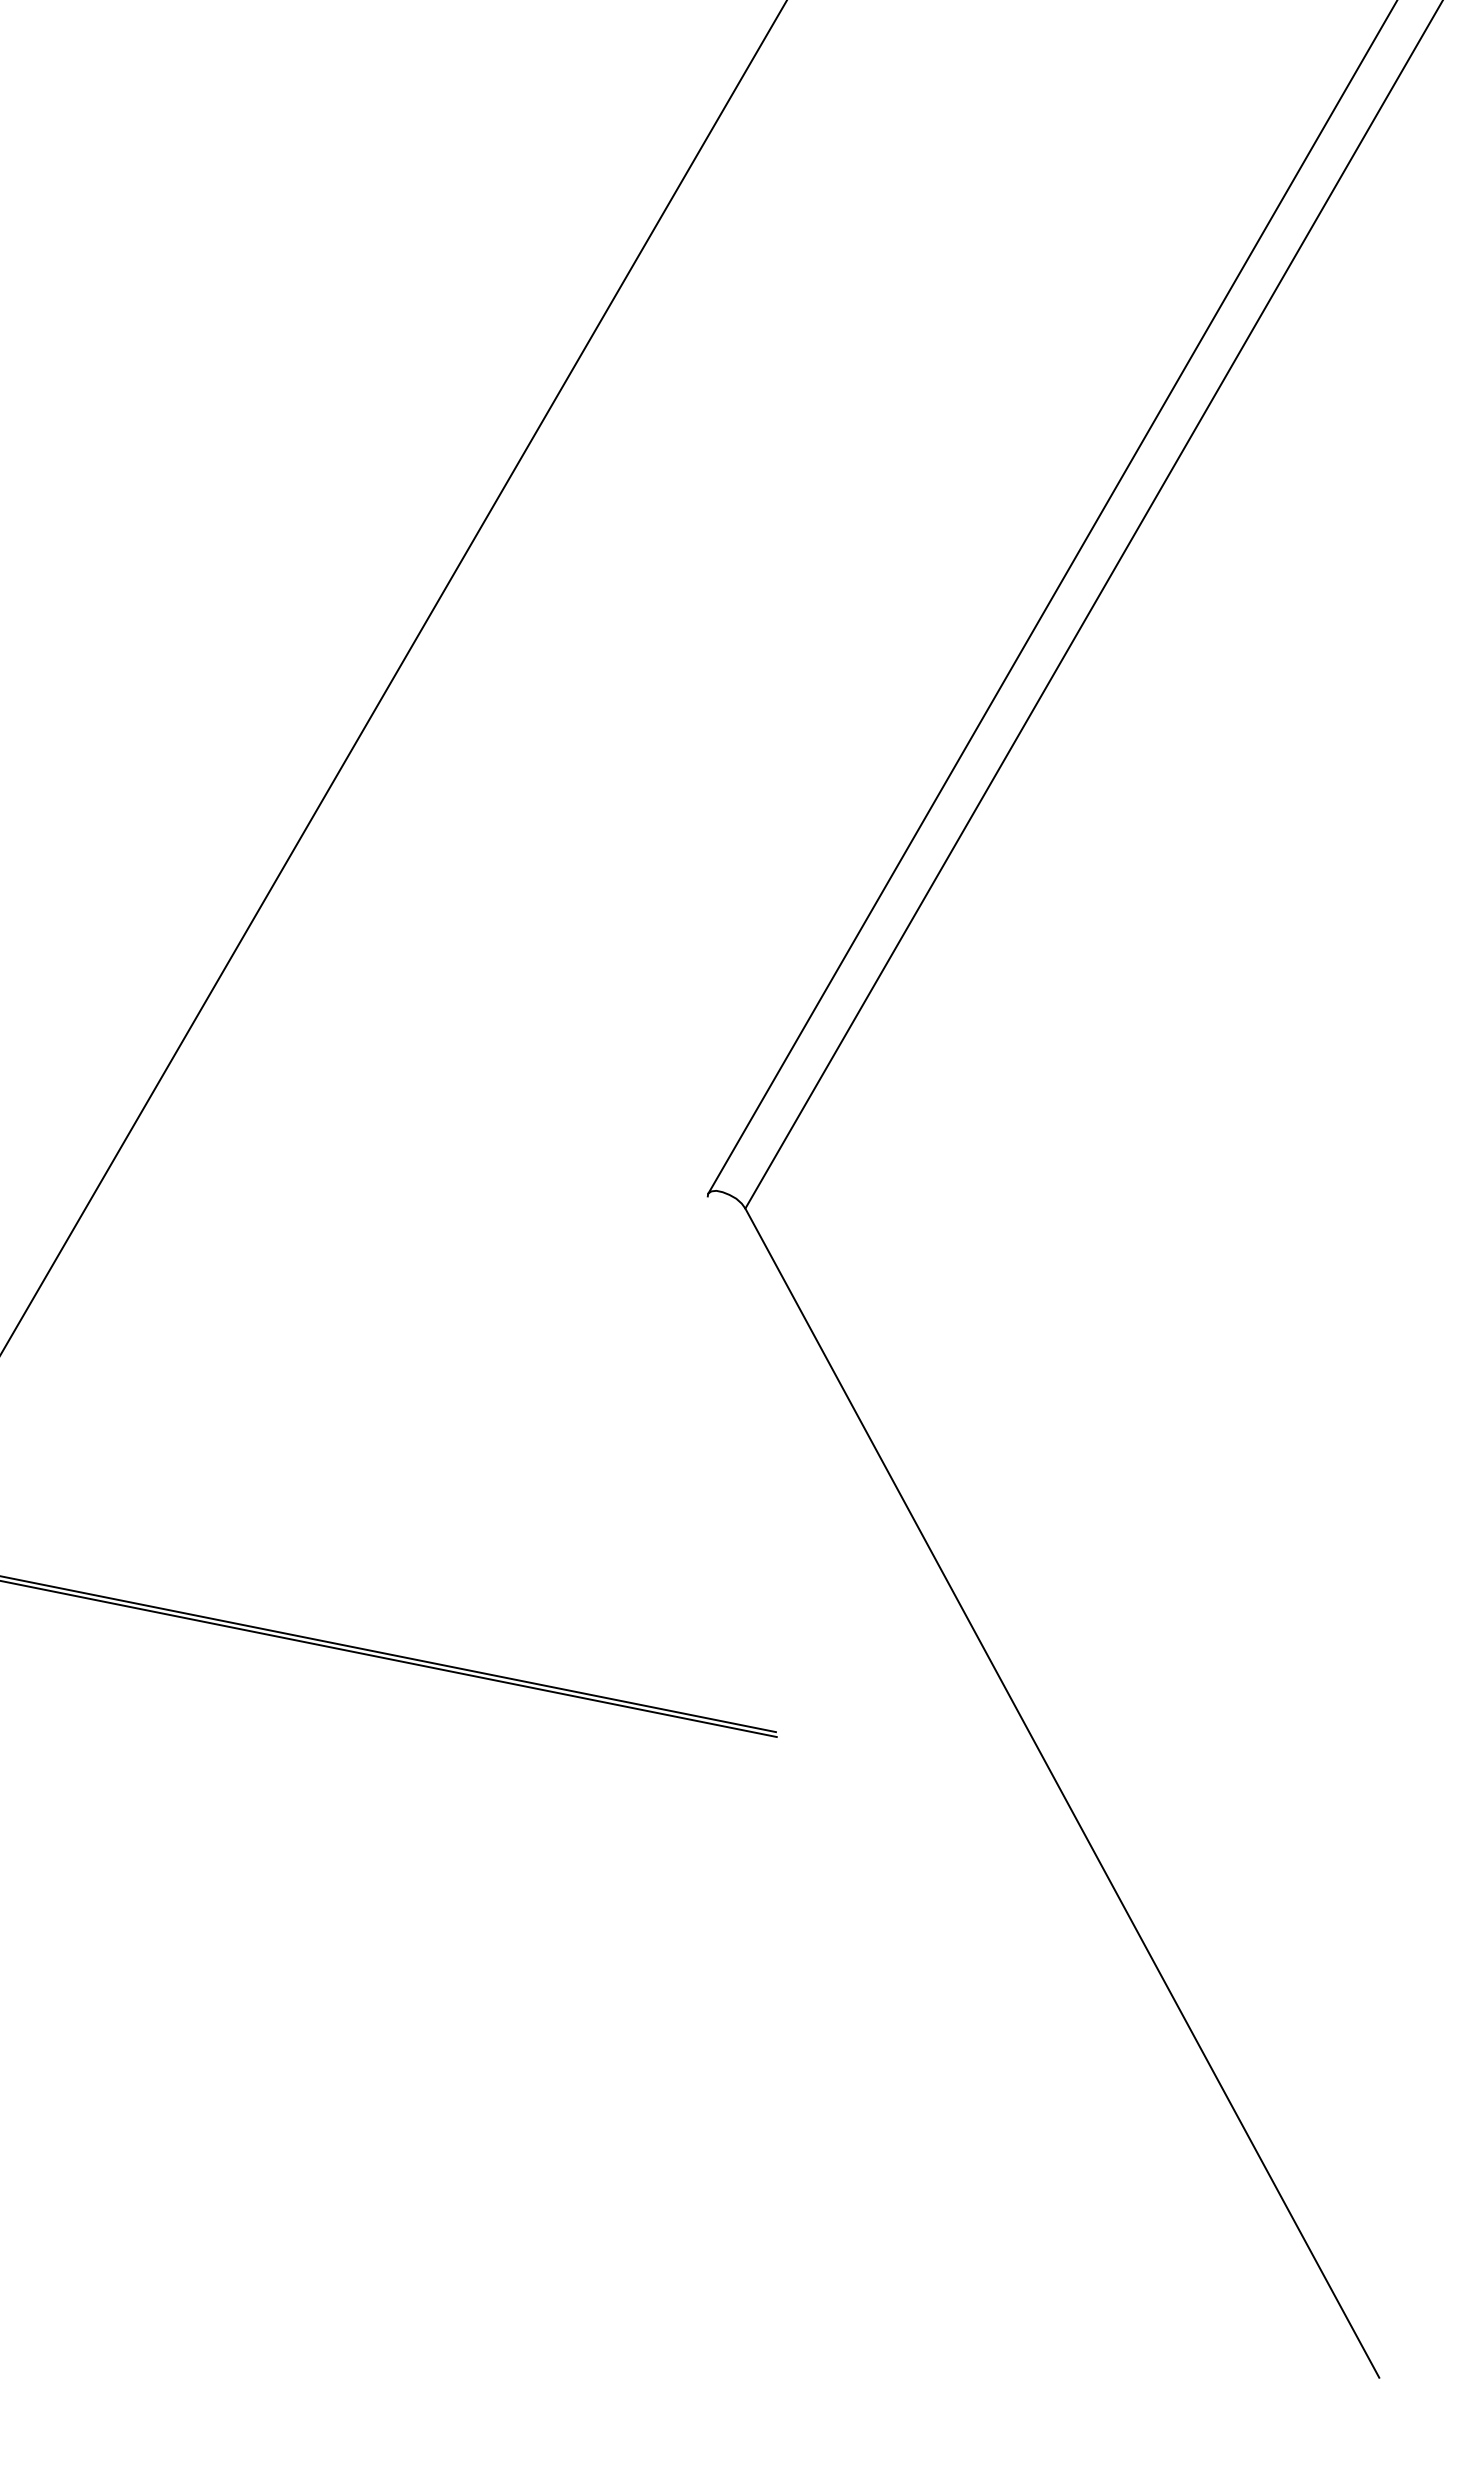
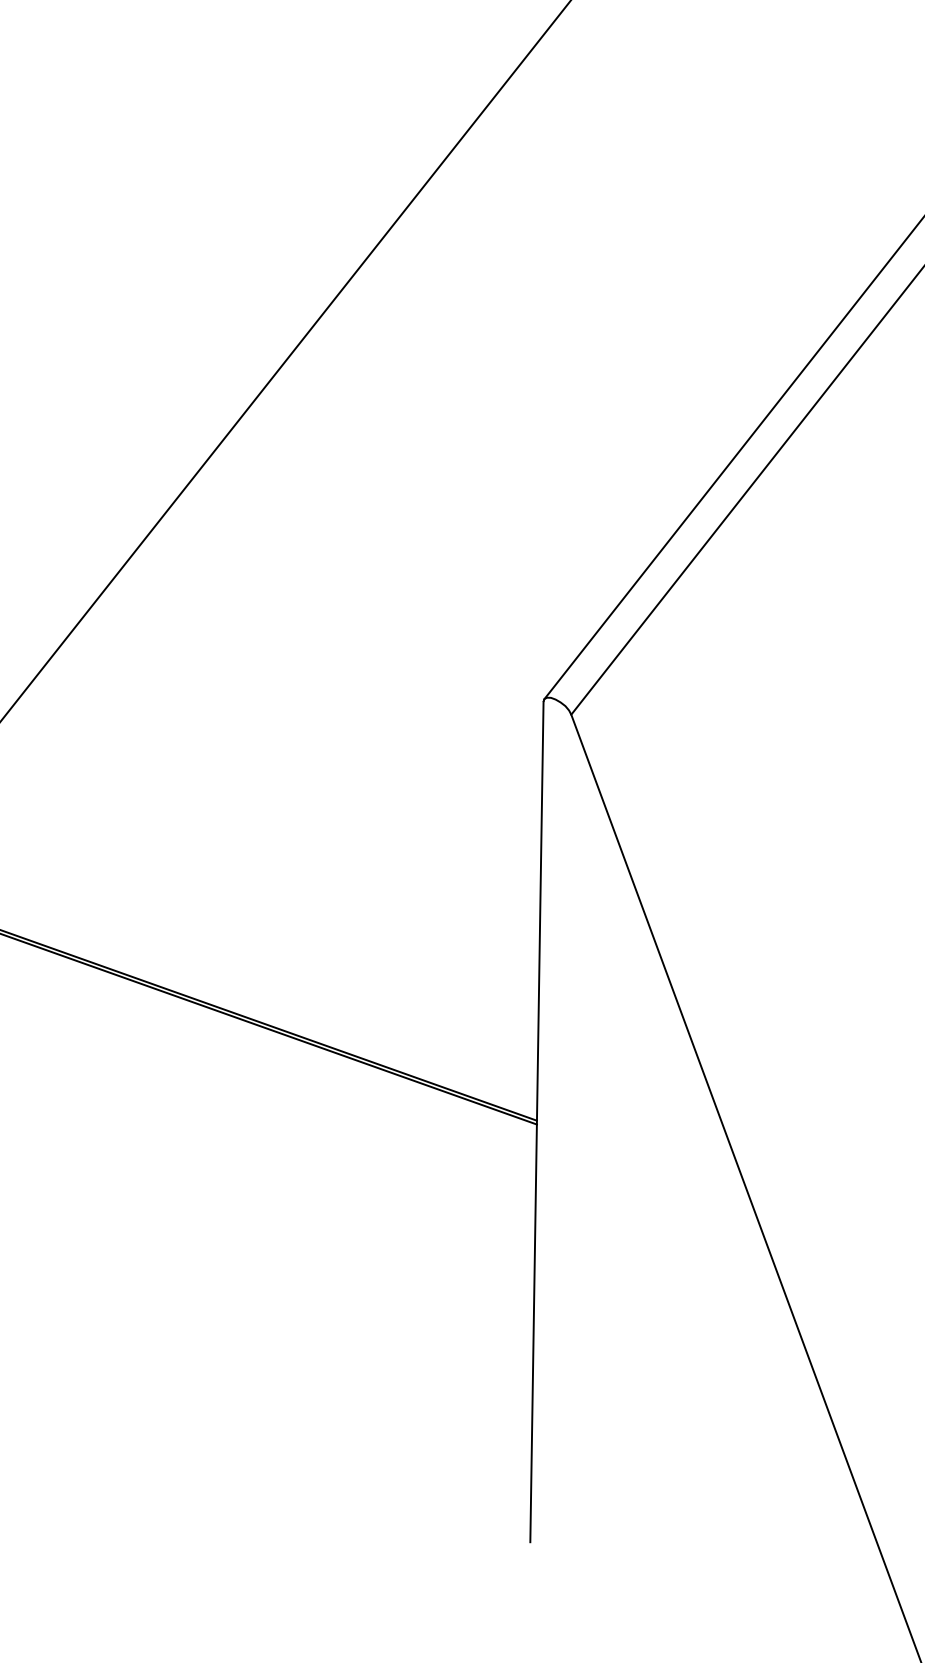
line: (776, 1733) -> (537, 1121), added

